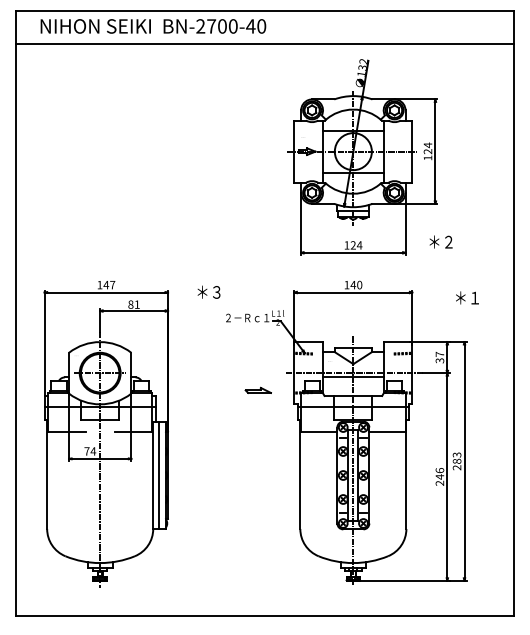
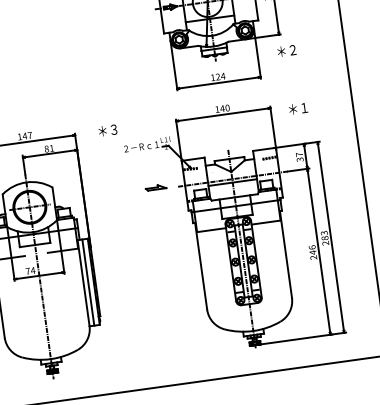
text: (440, 241) -> (286, 50), moved
text: (467, 297) -> (298, 108), moved
part: (257, 389) -> (155, 186), moved

